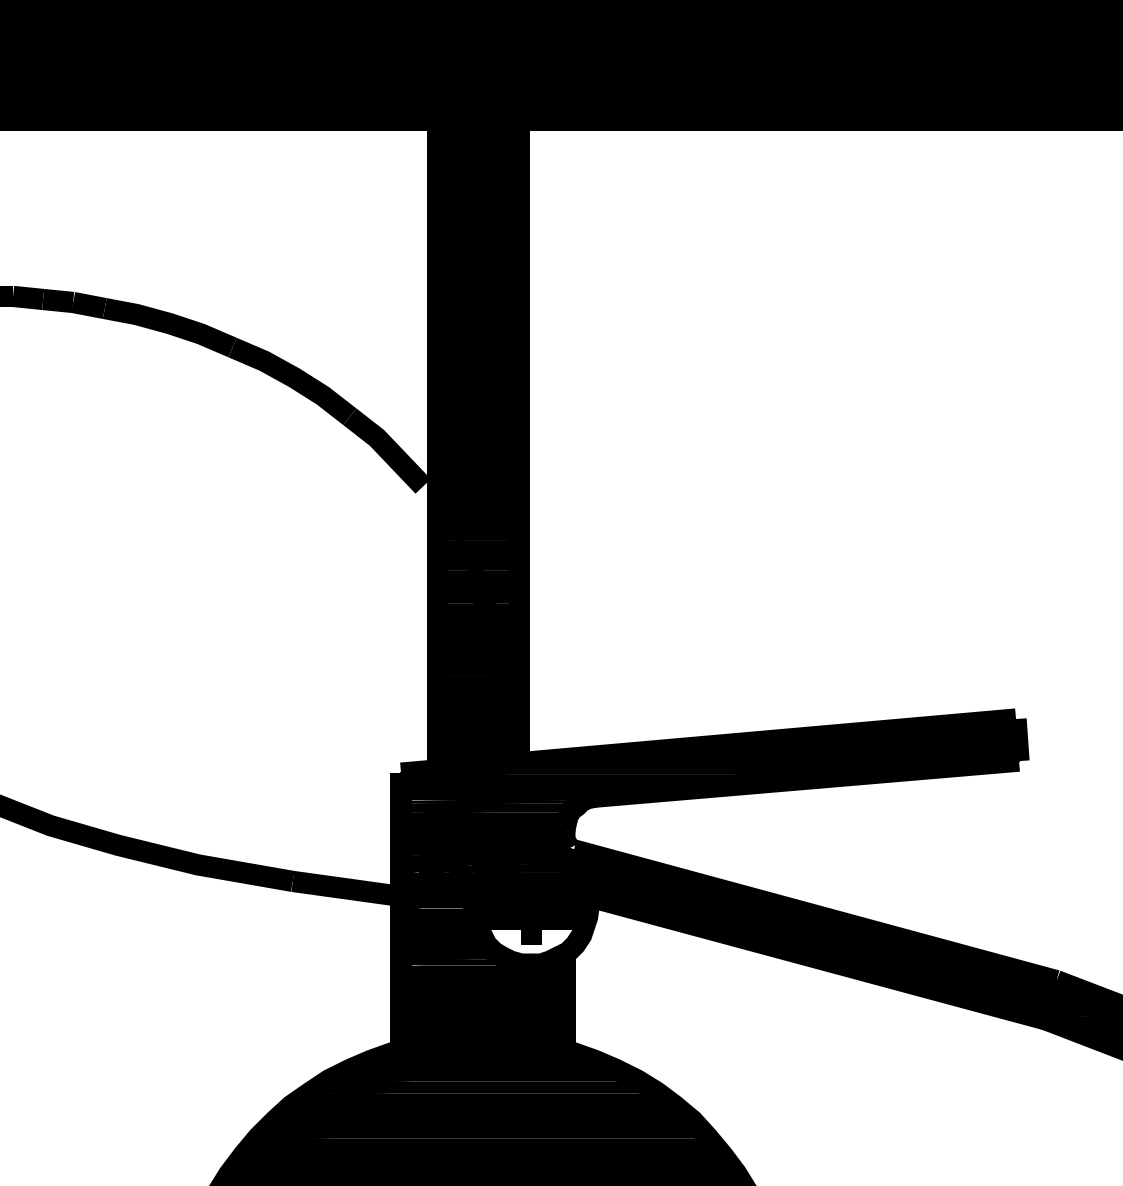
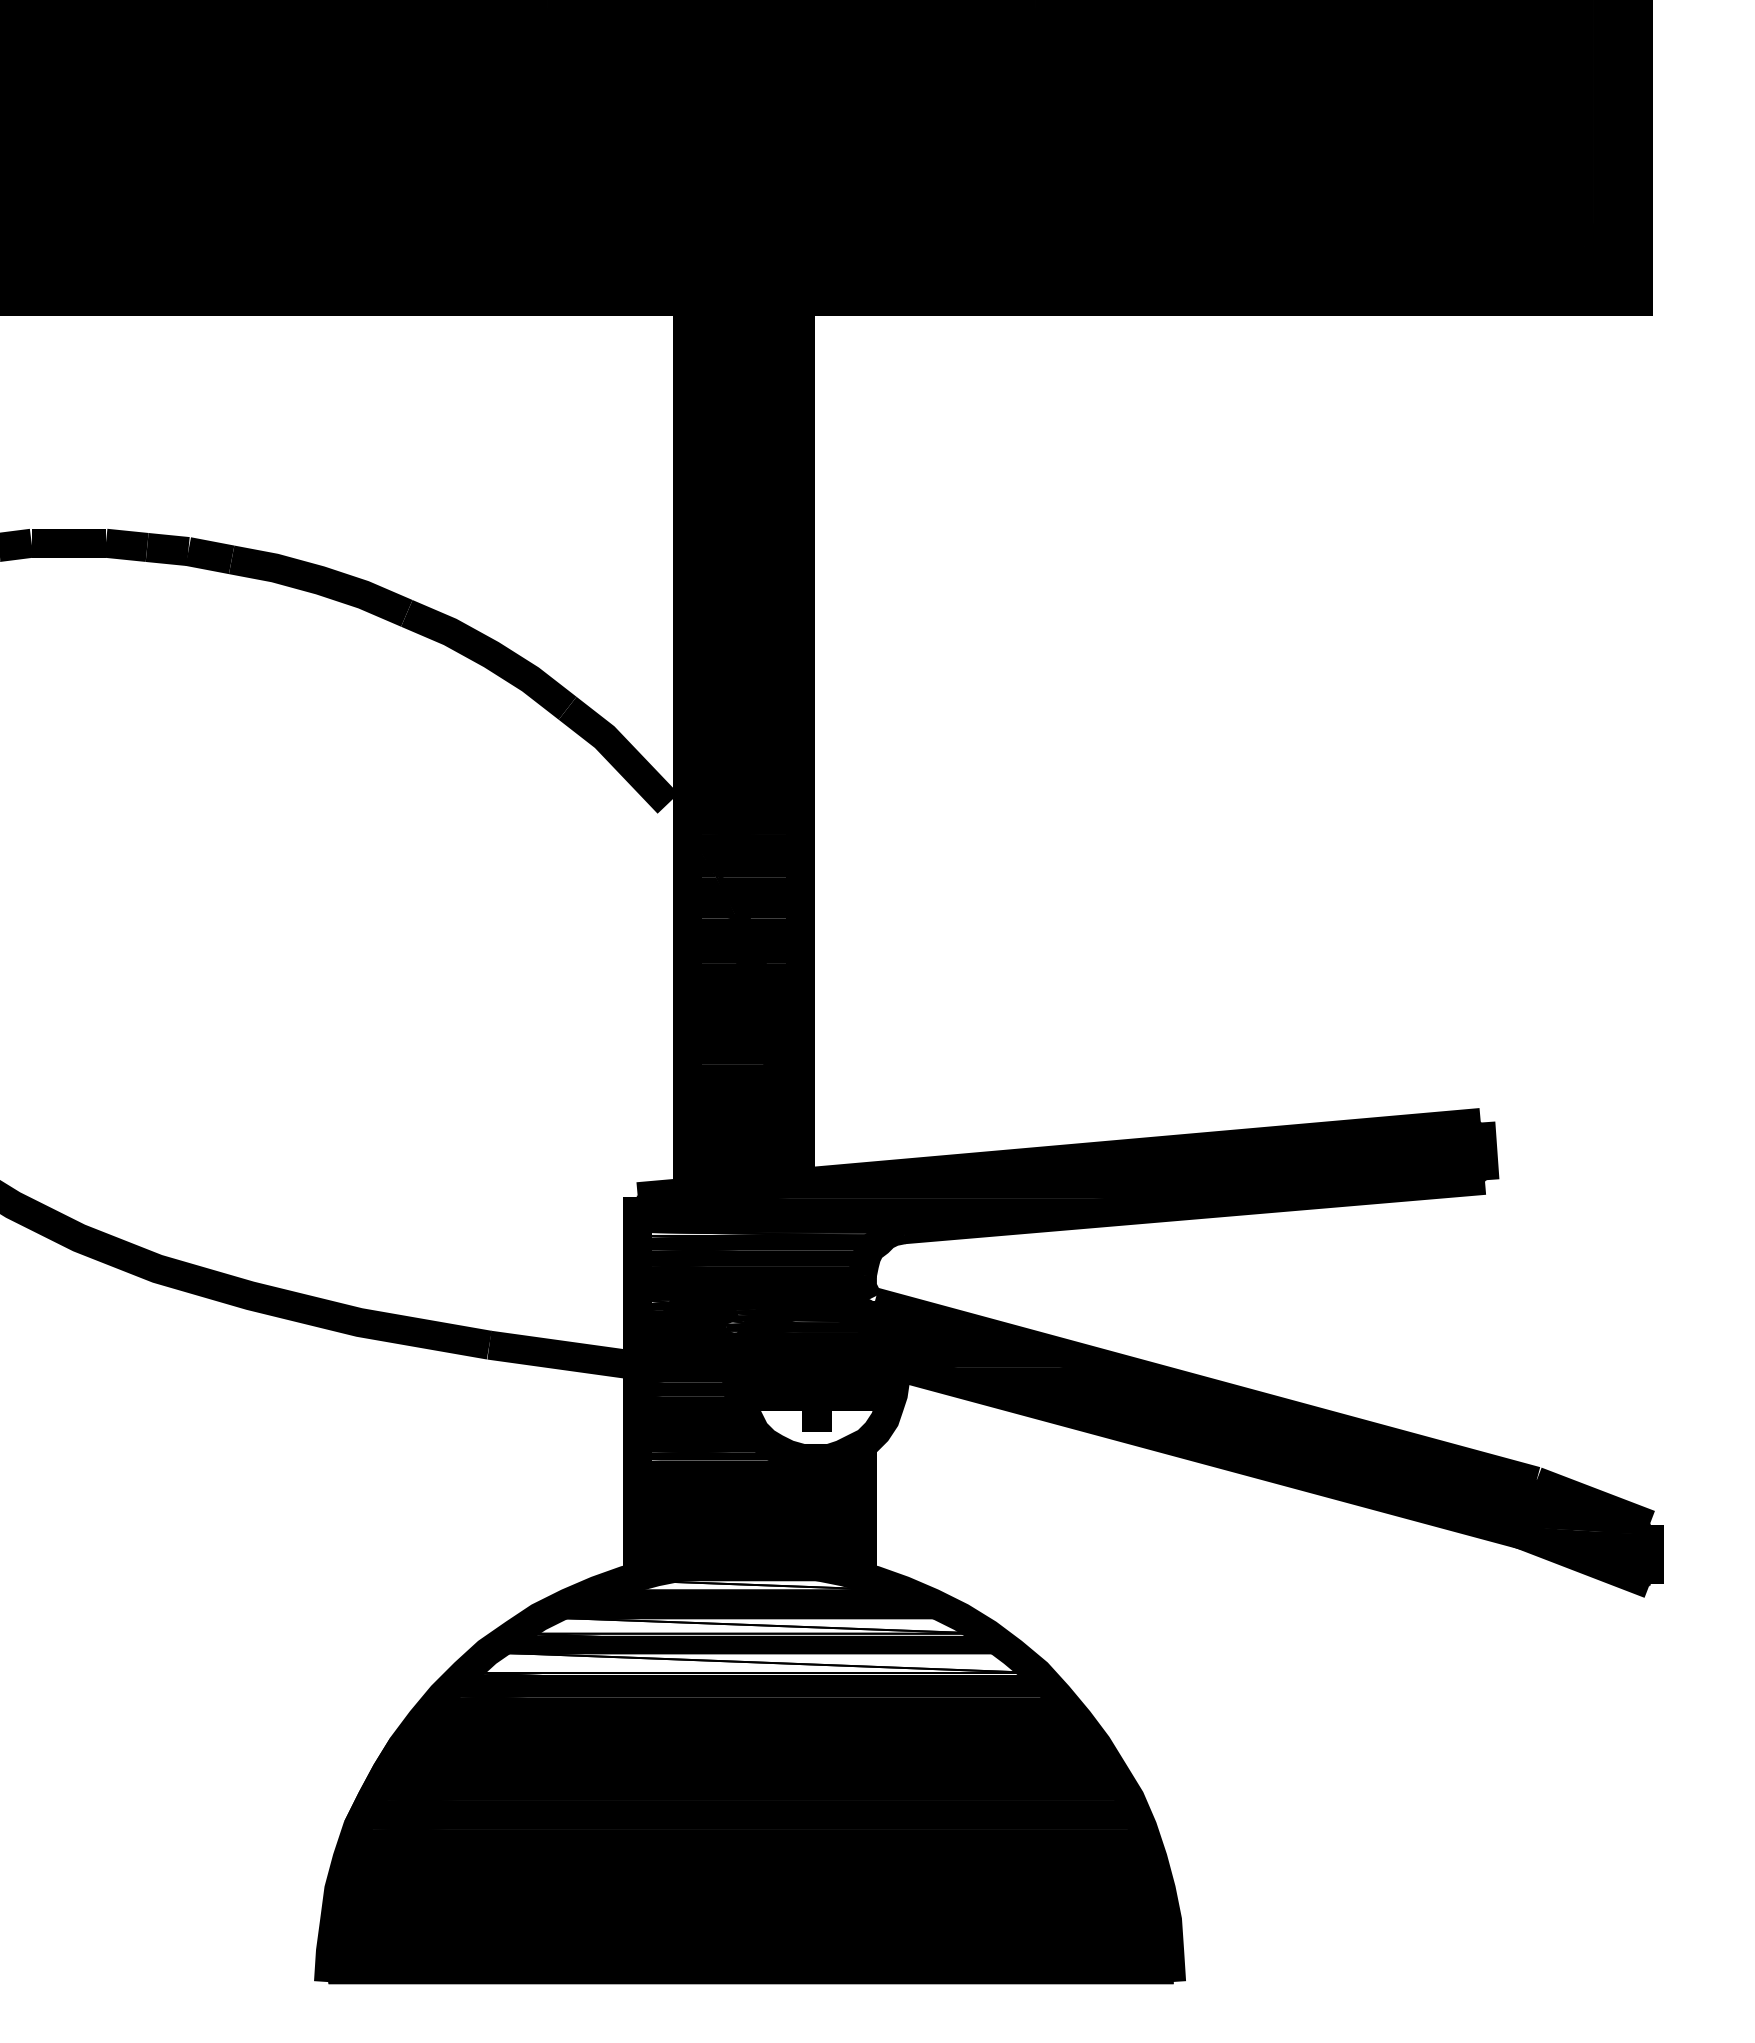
fill: (483, 1056) -> (750, 1585), removed
fill: (484, 1087) -> (751, 1627), removed
fill: (483, 1114) -> (750, 1664), removed

